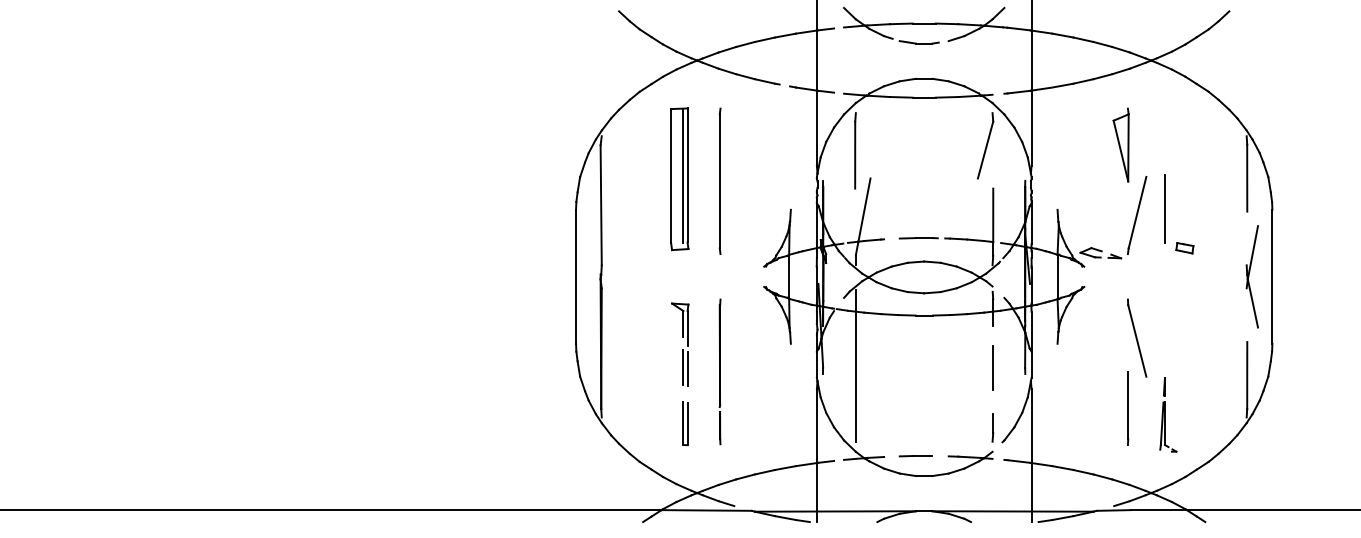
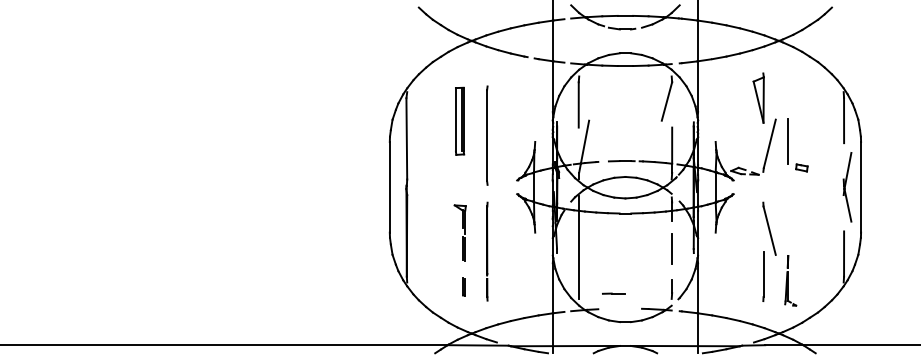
part: (679, 179) -> (459, 121), size x0.7
line: (720, 181) -> (487, 135), moved
part: (684, 423) -> (463, 286), size x0.6
line: (915, 455) -> (613, 293), moved

